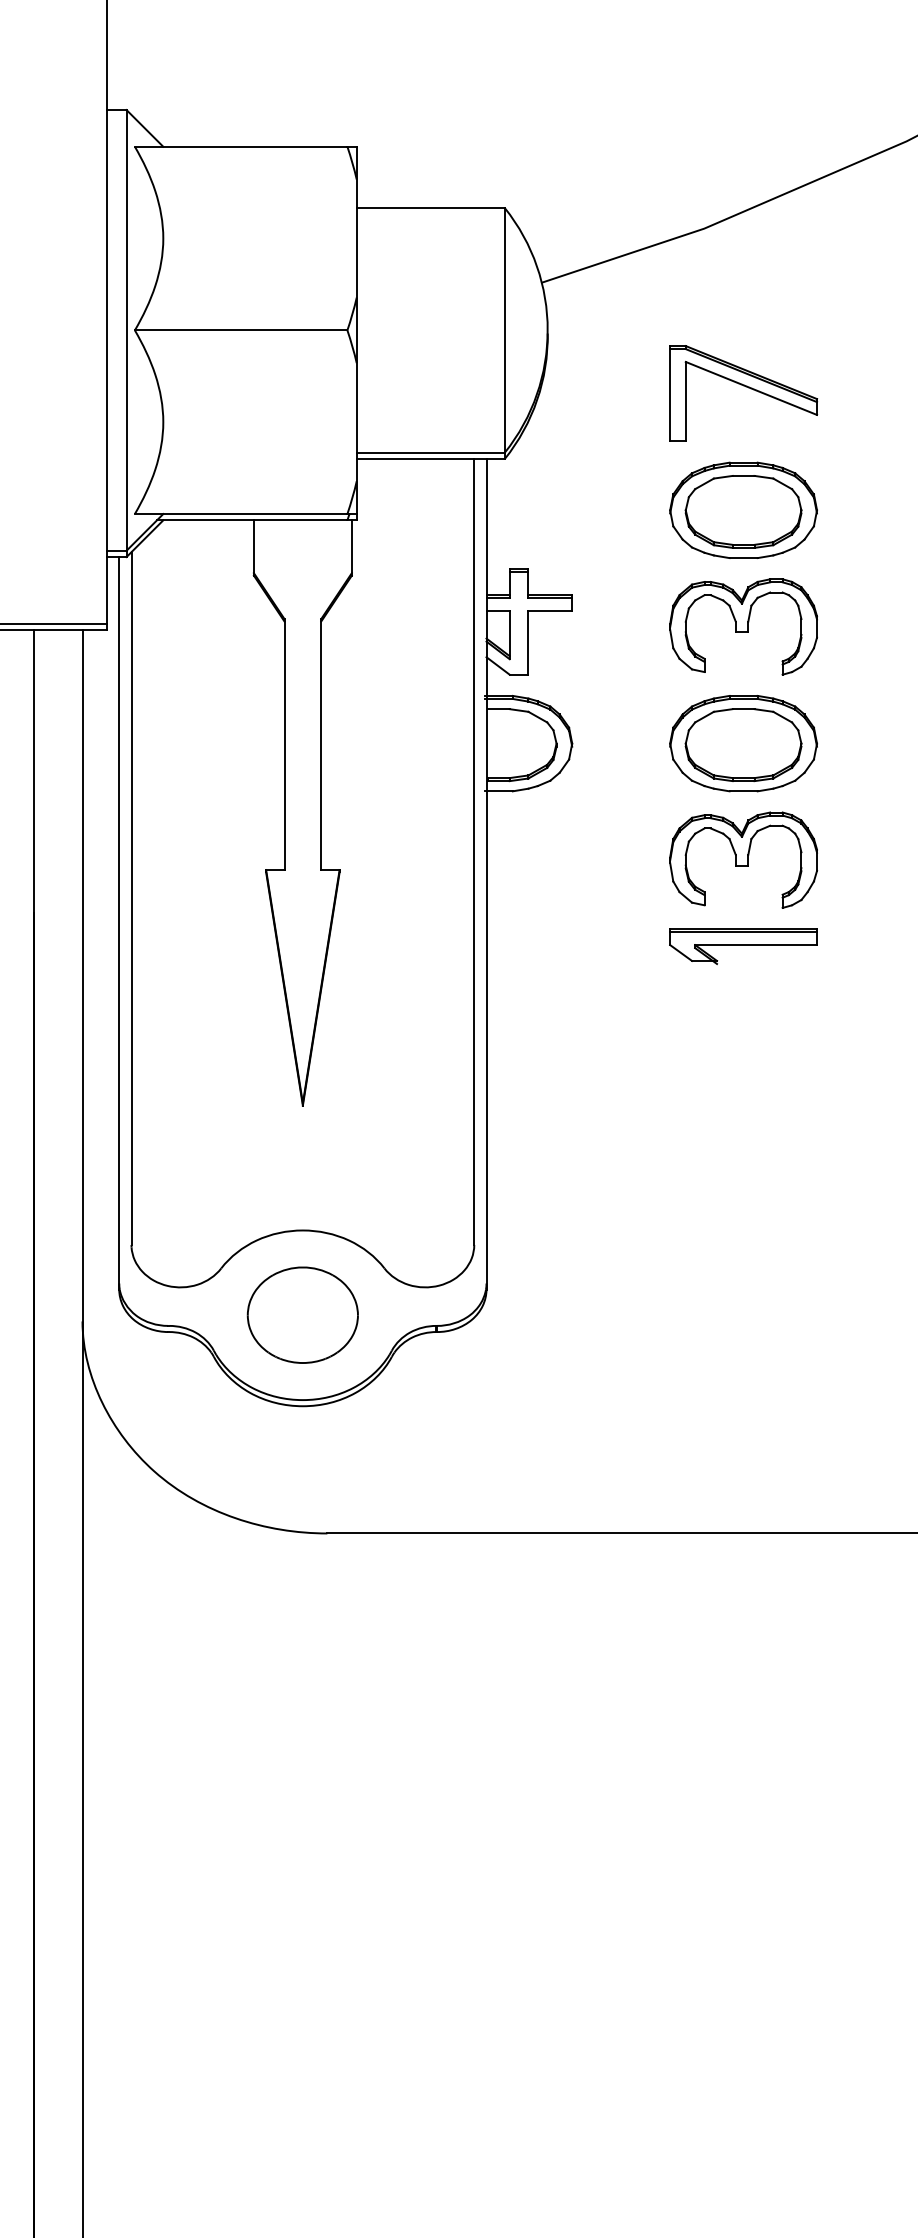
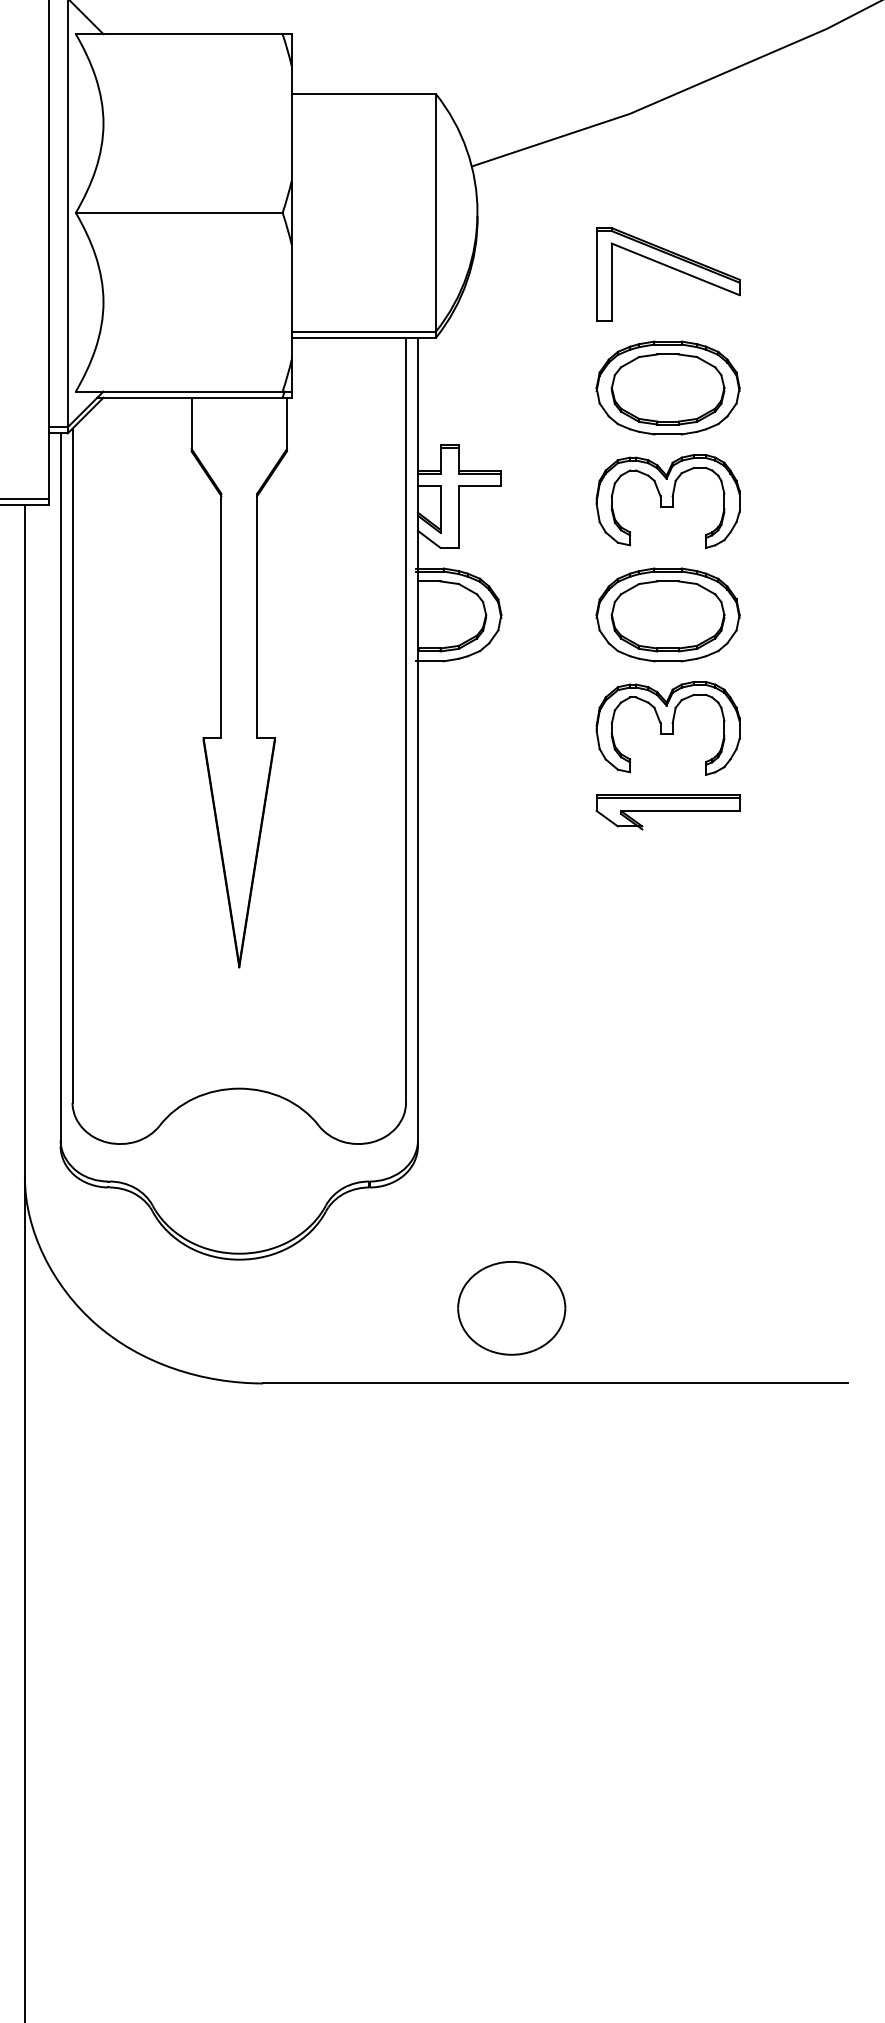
part: (302, 1314) -> (511, 1307), moved

